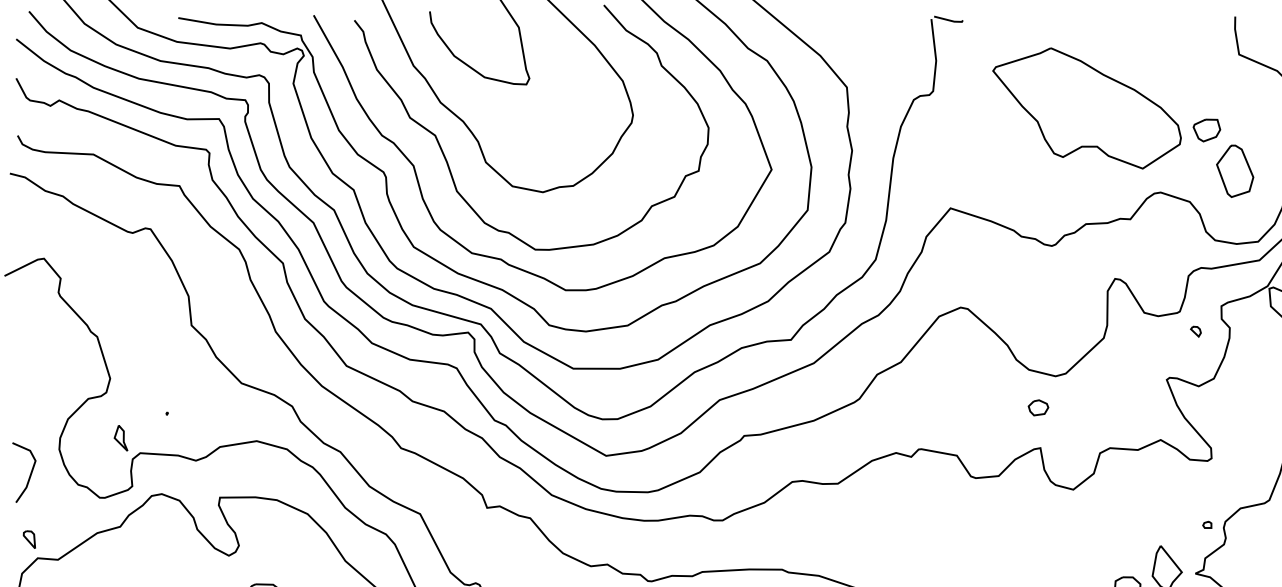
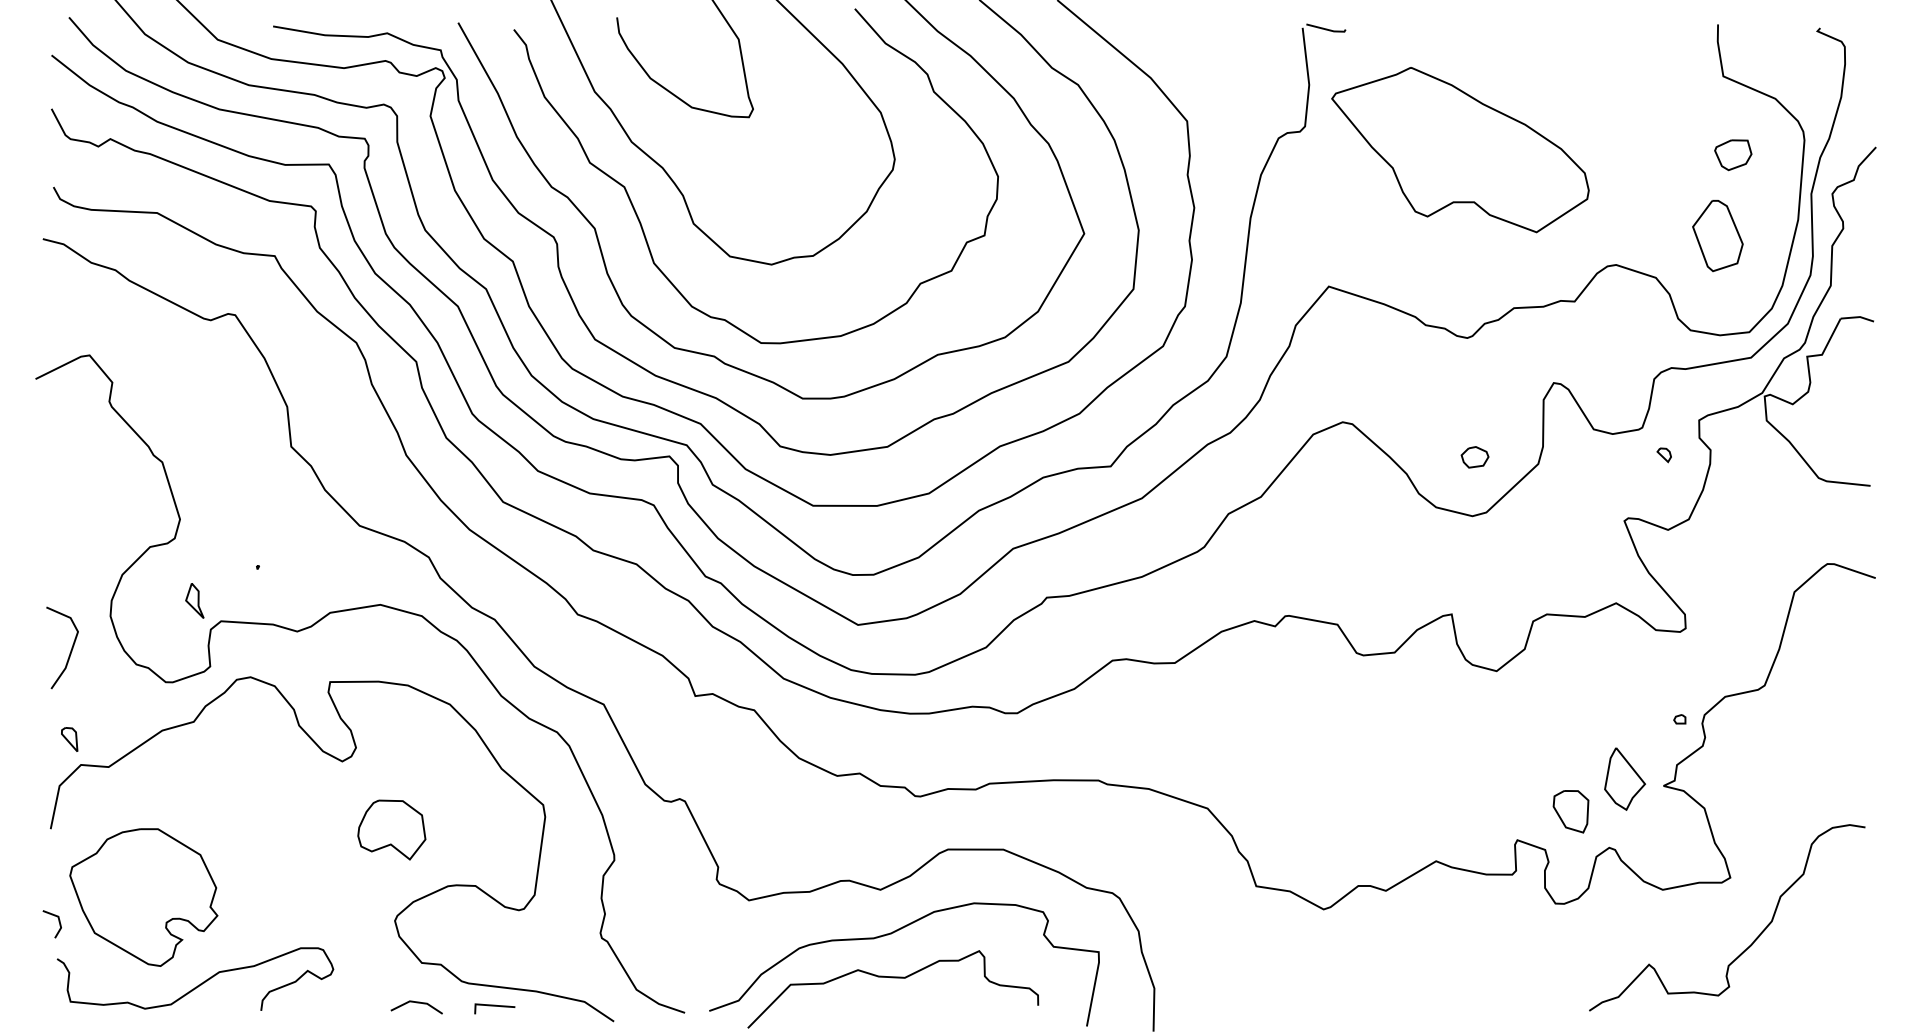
part: (1087, 108) -> (1460, 150), moved
part: (1207, 130) -> (1733, 155), moved
part: (1038, 407) -> (1474, 457), moved

